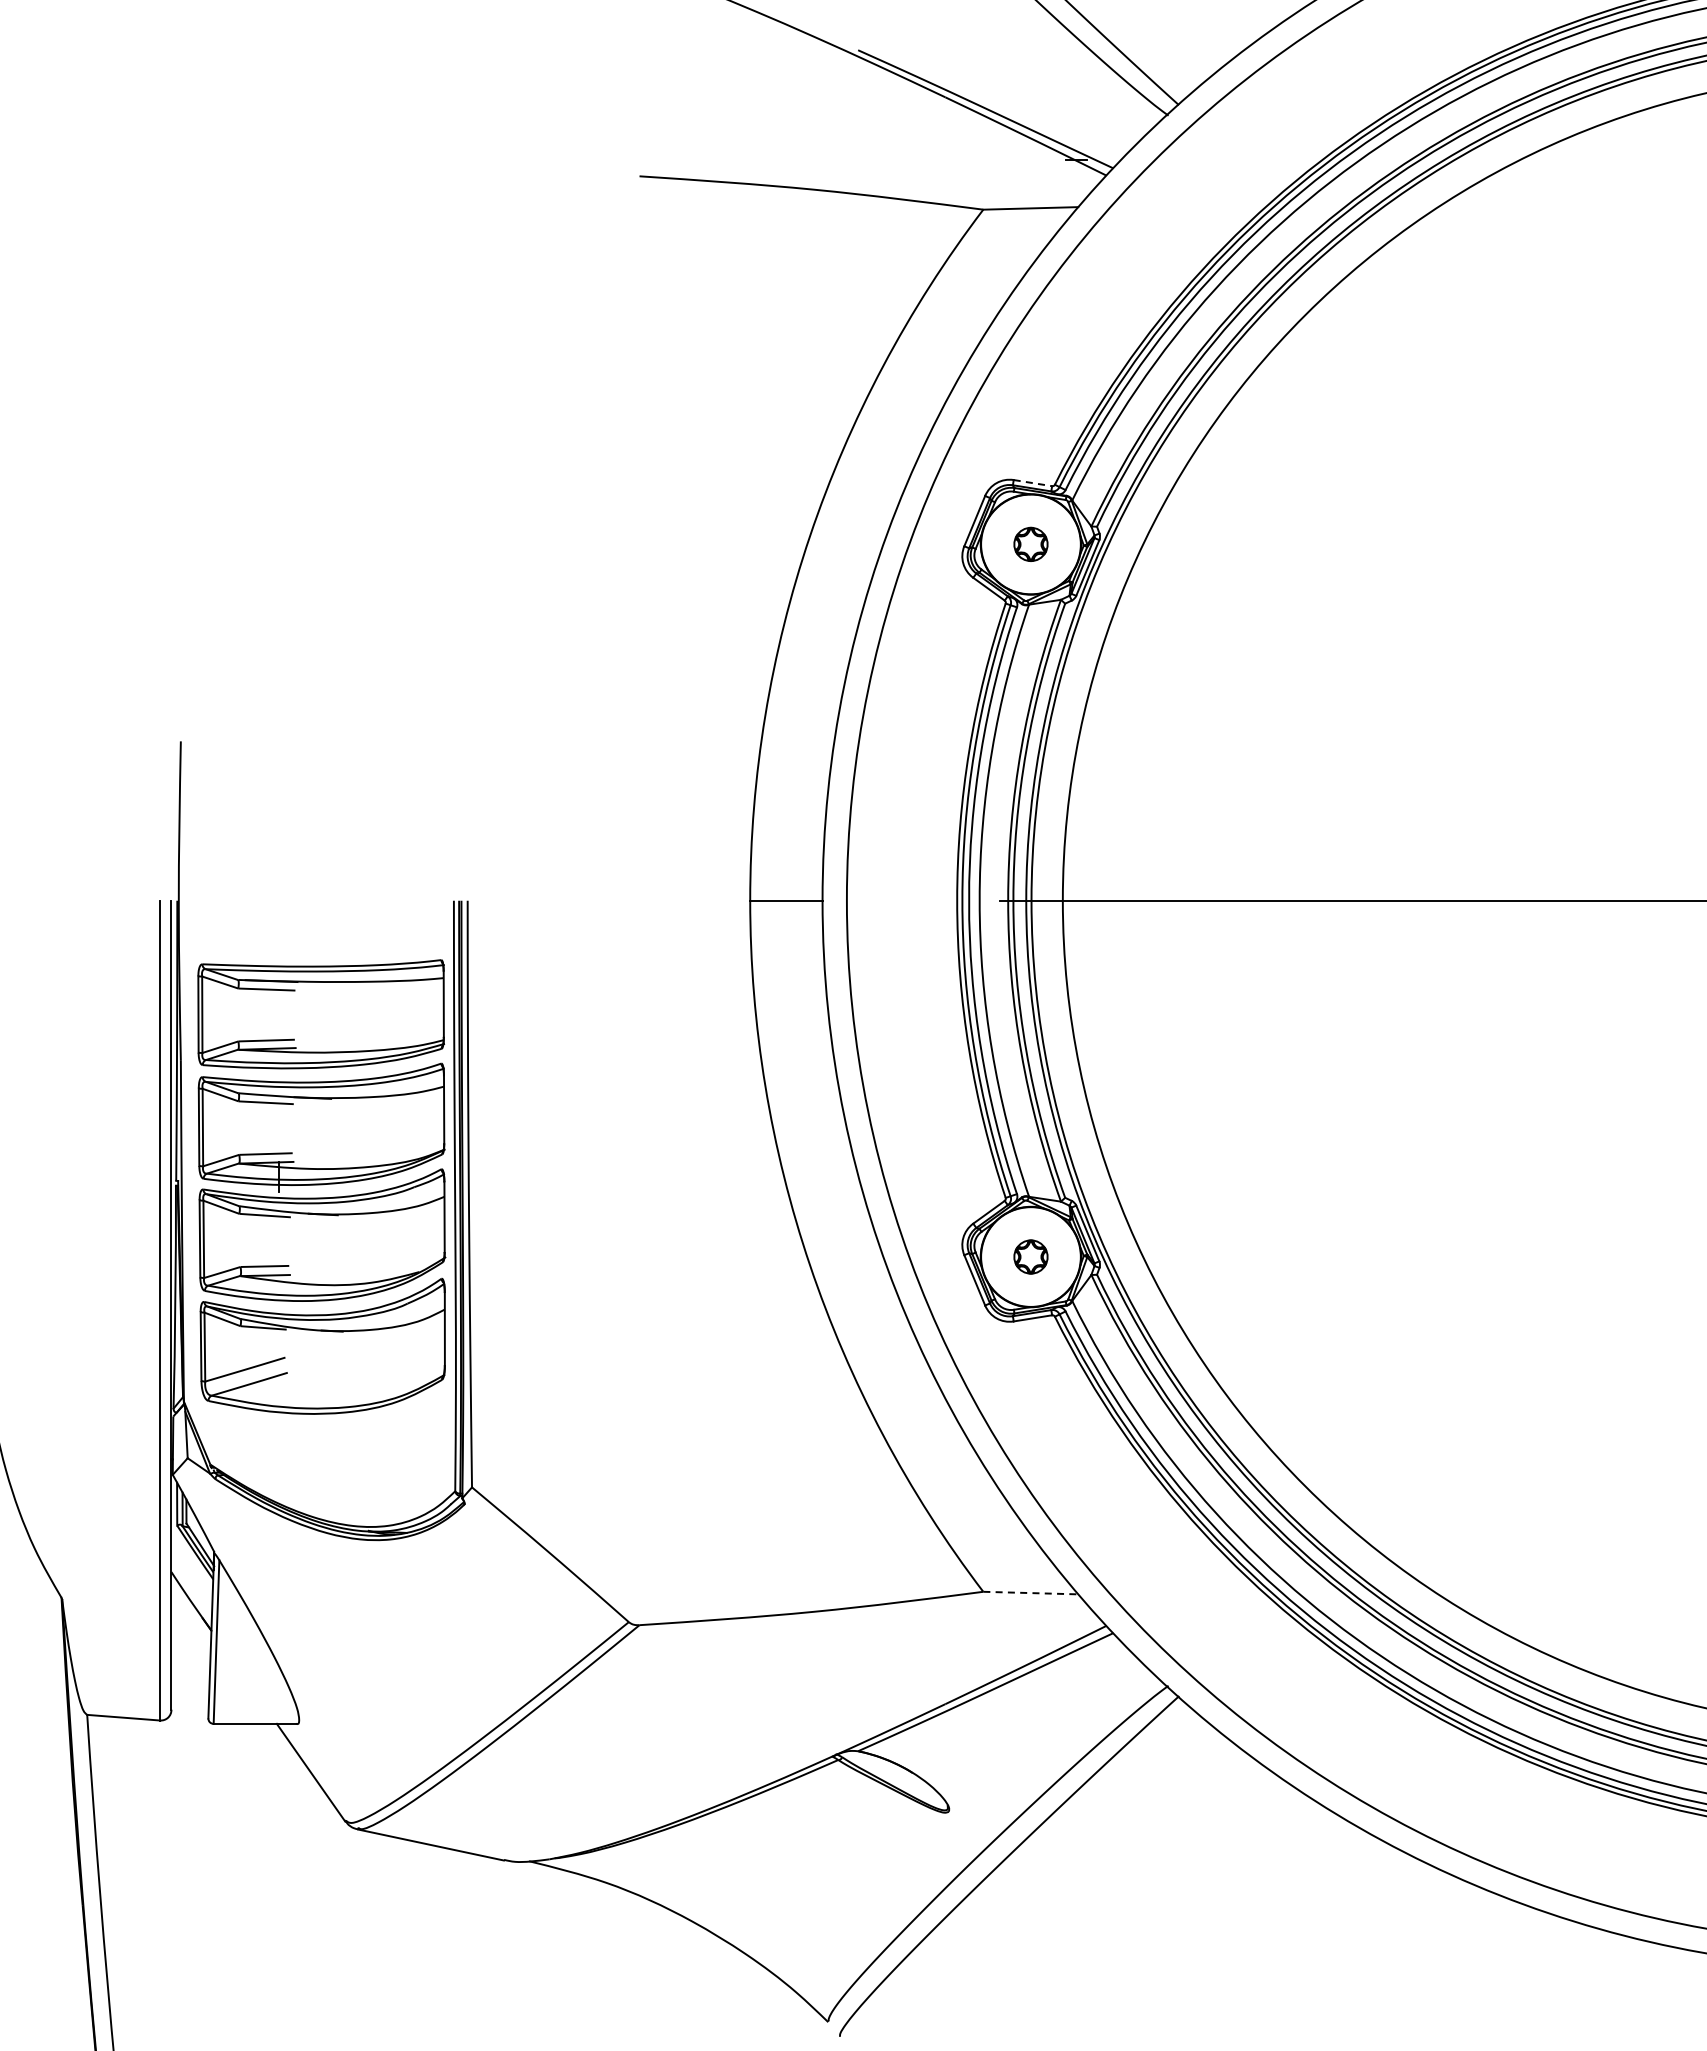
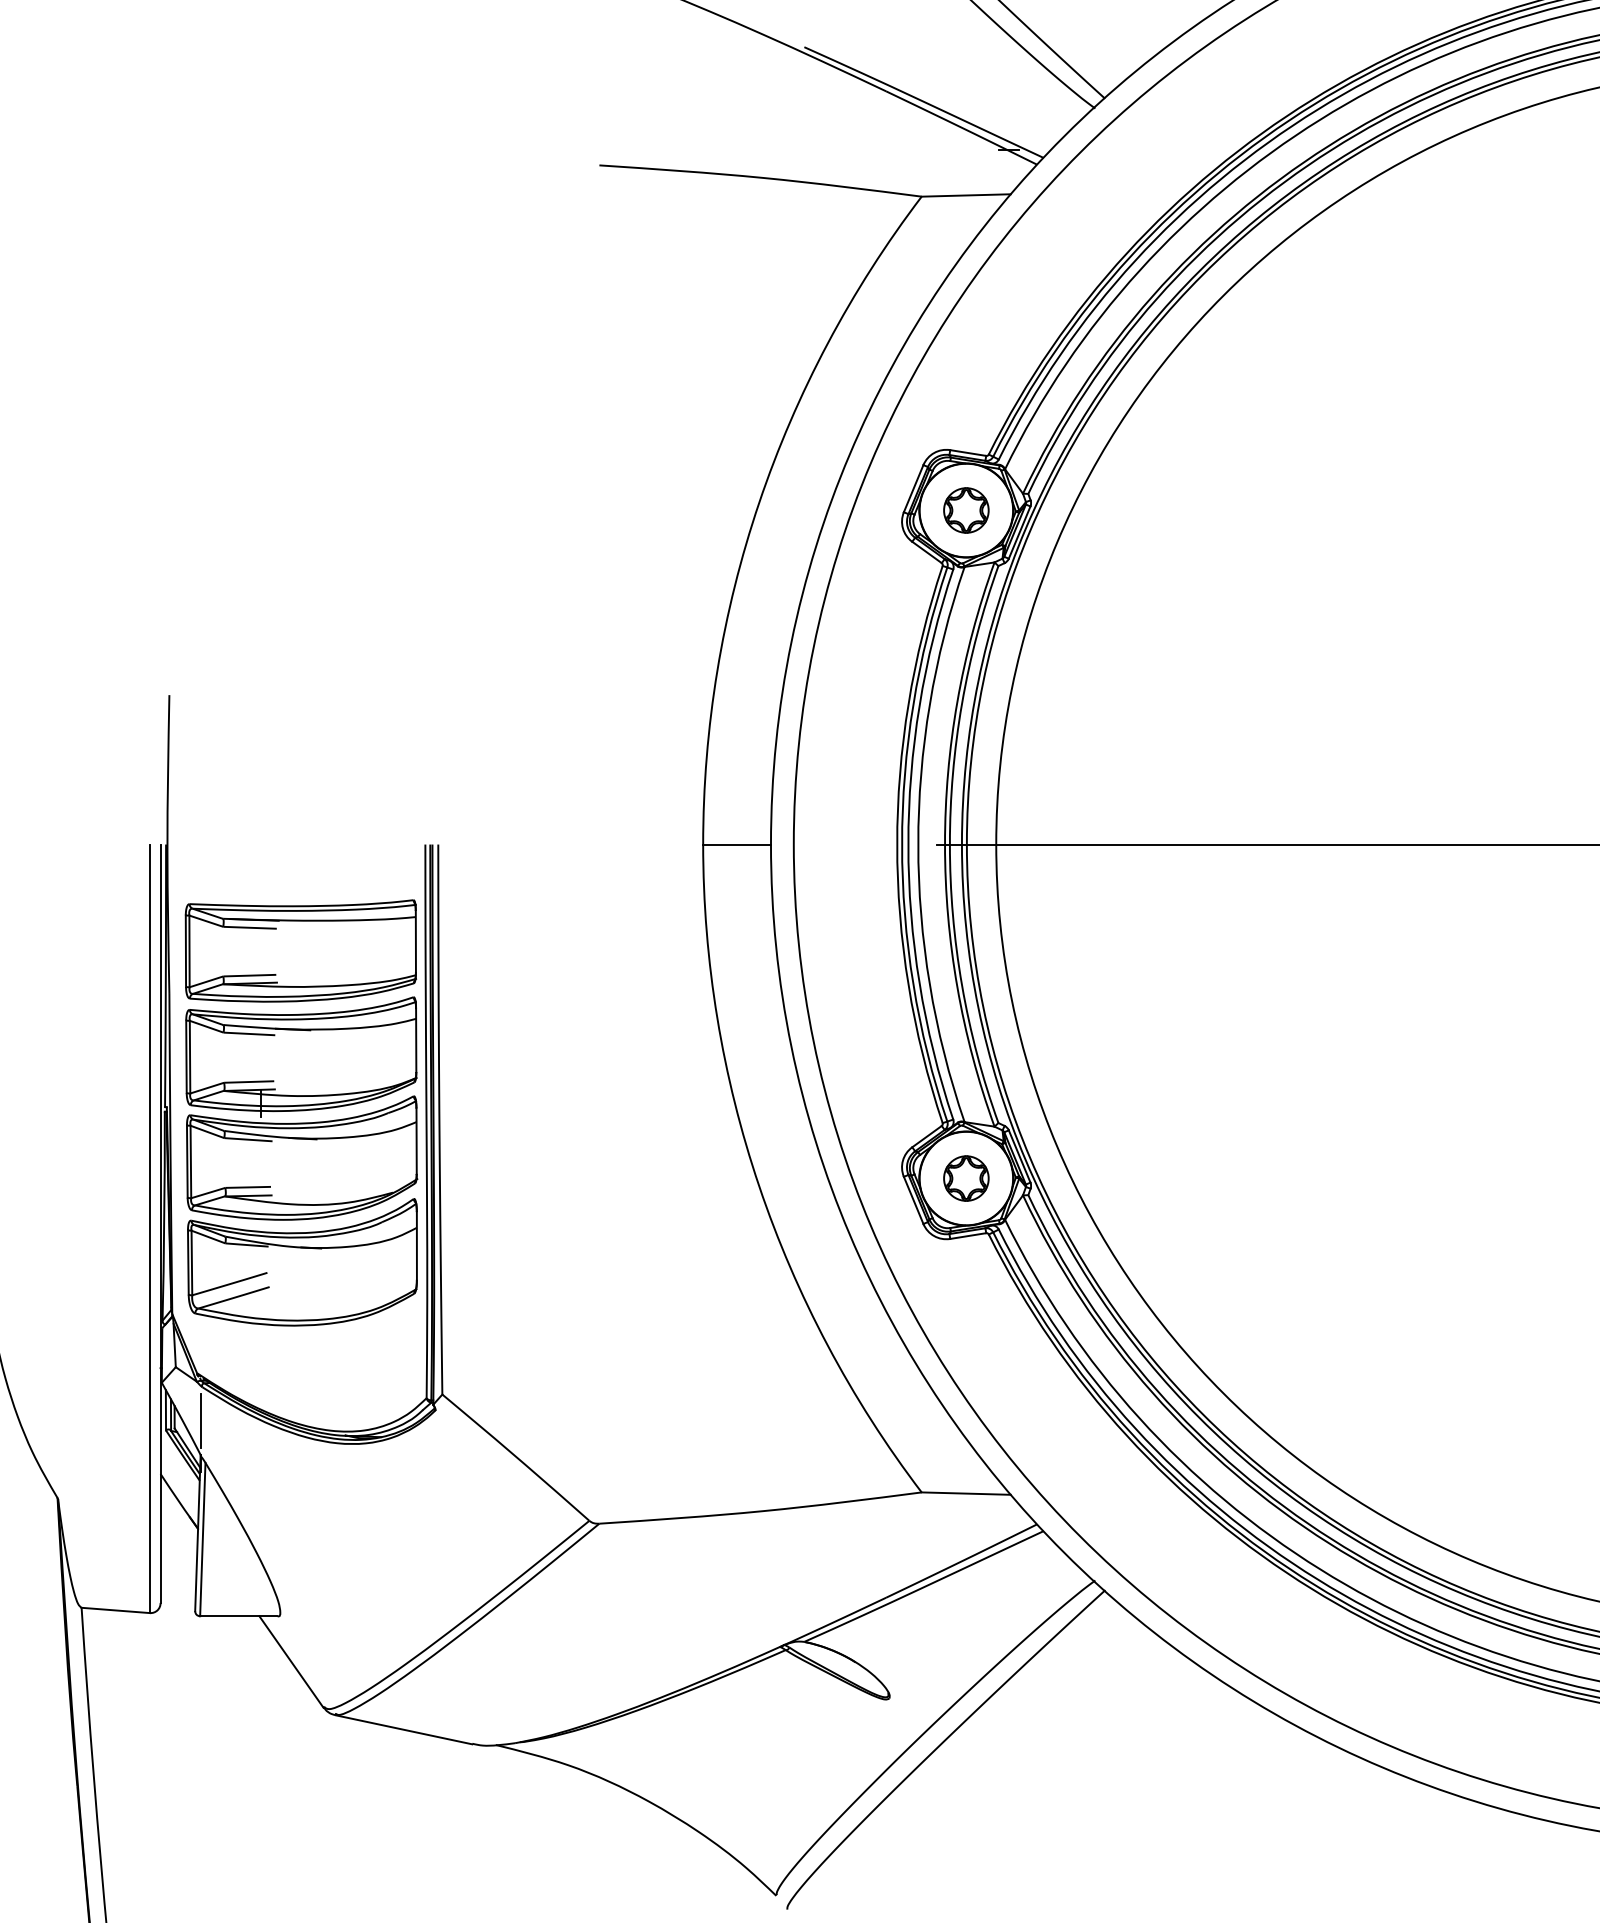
line: (1033, 483) -> (968, 453), dashed -> solid
part: (1030, 544) -> (965, 510), size x1.43
part: (1030, 1256) -> (965, 1178), size x1.43
line: (214, 1515) -> (200, 1420), added
line: (1031, 1593) -> (966, 1494), dashed -> solid

